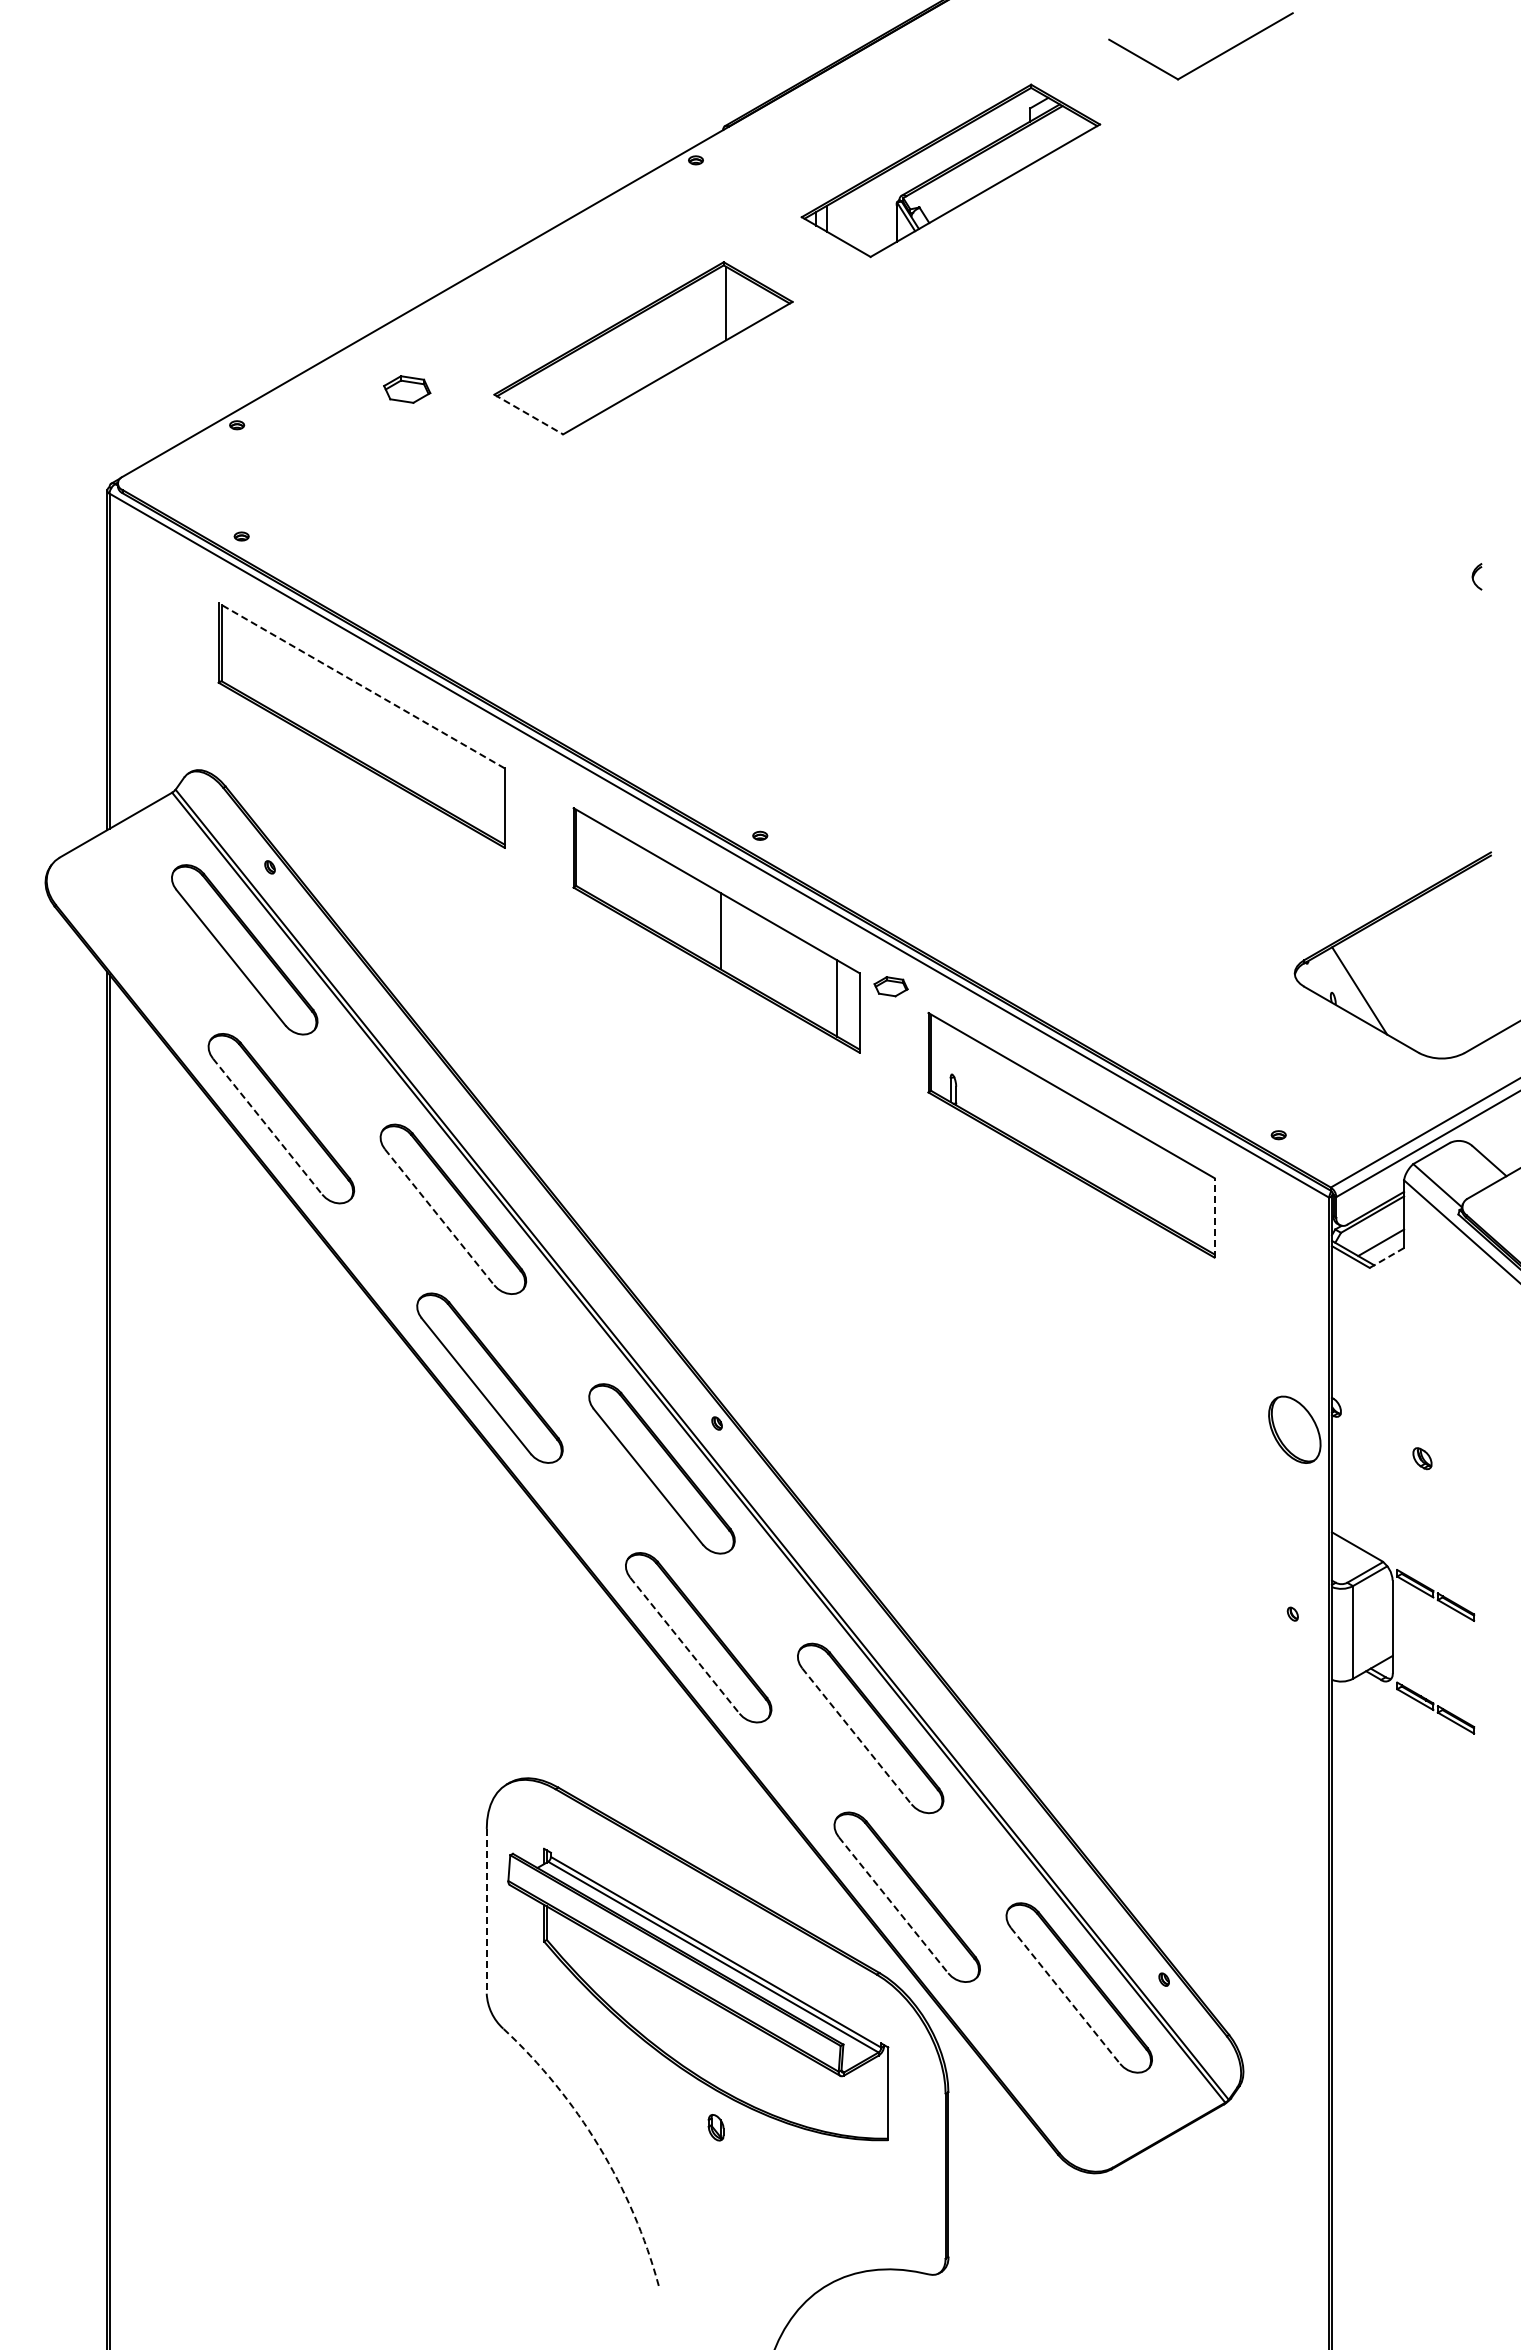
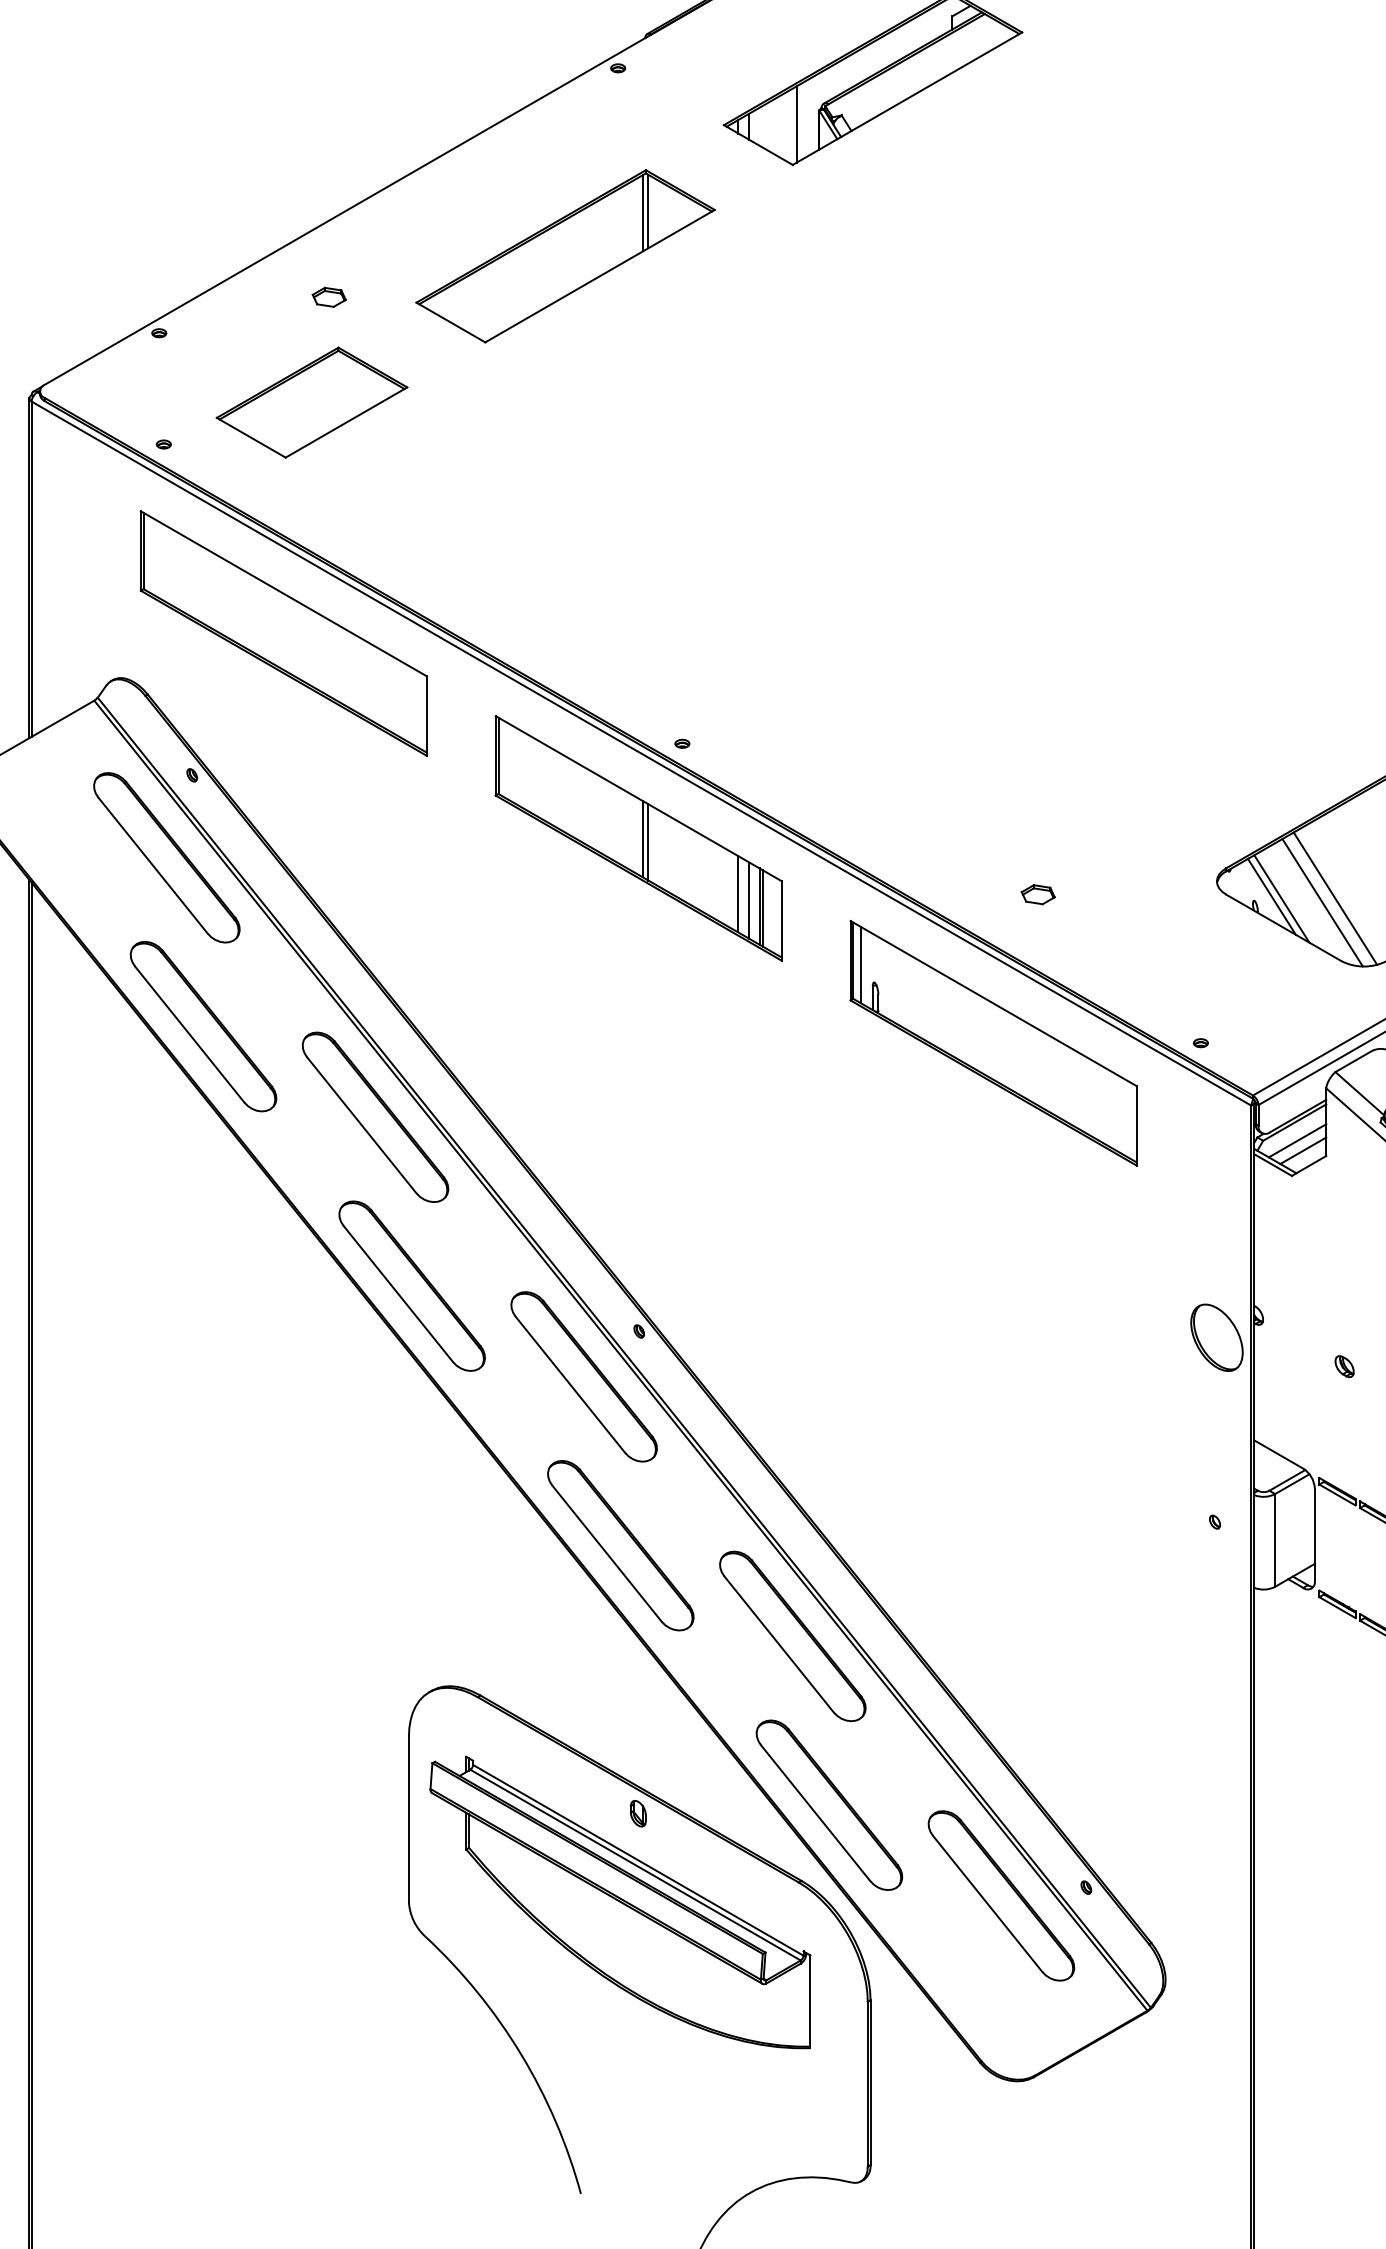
line: (874, 216) -> (796, 124), added
line: (720, 305) -> (642, 213), added
part: (406, 388) -> (328, 296), size x0.71
line: (528, 414) -> (450, 322), dashed -> solid
part: (389, 494) -> (311, 402), added
line: (361, 685) -> (283, 593), dashed -> solid
line: (726, 934) -> (648, 842), added
line: (816, 986) -> (738, 894), added
part: (890, 986) -> (1037, 894), moved
line: (1349, 988) -> (1271, 896), added
line: (1413, 990) -> (1335, 898), added
line: (827, 992) -> (749, 900), added
line: (1400, 994) -> (1322, 902), added
line: (840, 1000) -> (762, 908), added
line: (939, 1057) -> (861, 965), added
line: (267, 1127) -> (189, 1035), dashed -> solid
line: (439, 1217) -> (361, 1125), dashed -> solid
line: (1214, 1217) -> (1136, 1125), dashed -> solid
line: (1375, 1232) -> (1297, 1140), added
line: (1386, 1257) -> (1308, 1165), dashed -> solid
line: (685, 1646) -> (607, 1554), dashed -> solid
line: (857, 1736) -> (779, 1644), dashed -> solid
line: (893, 1905) -> (815, 1813), dashed -> solid
line: (486, 1911) -> (408, 1819), dashed -> solid
line: (1065, 1996) -> (987, 1904), dashed -> solid
part: (715, 2127) -> (637, 1813), moved
arc: (599, 2146) -> (521, 2054), dashed -> solid

